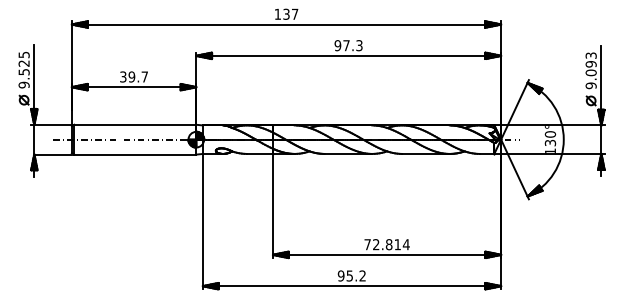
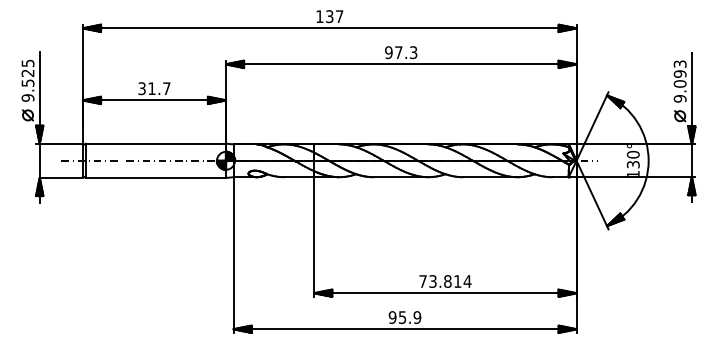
text: (131, 76) -> (151, 88), 39.7 -> 31.7
text: (375, 244) -> (432, 281), 72.814 -> 73.814
text: (362, 275) -> (417, 317), 95.2 -> 95.9

